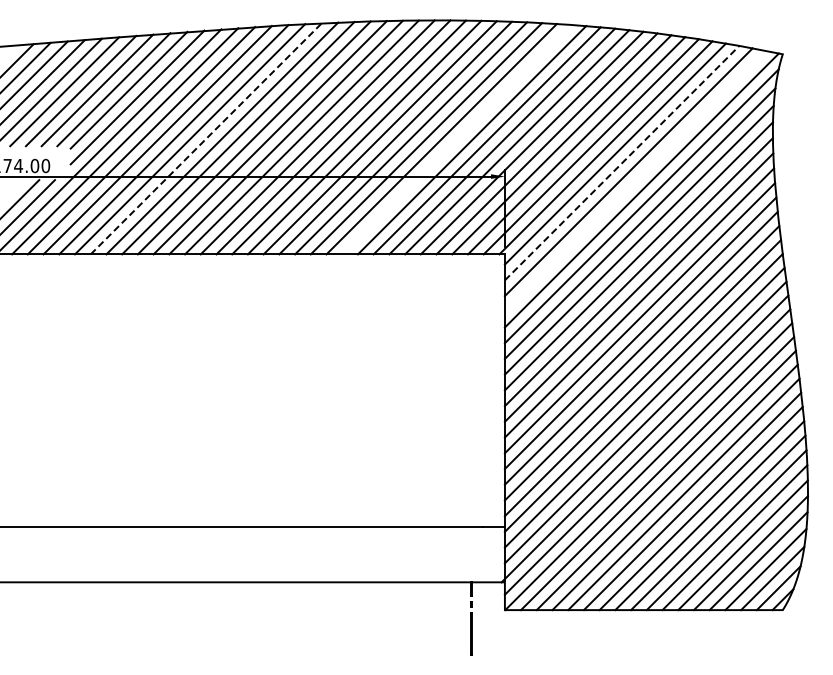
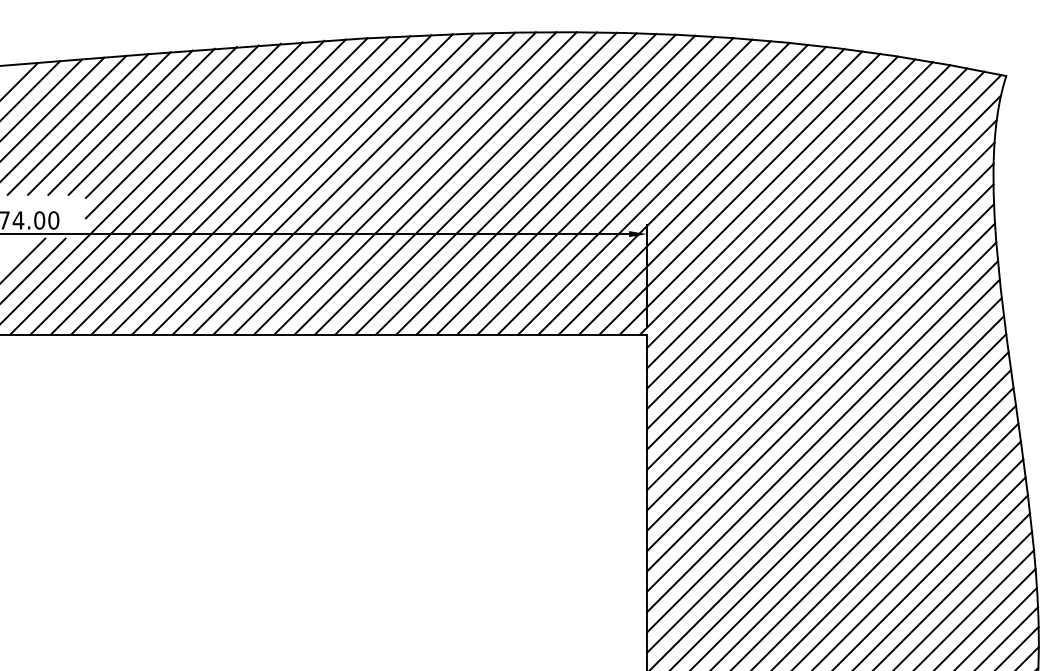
line: (206, 138) -> (261, 184), dashed -> solid
line: (456, 139) -> (584, 186), added
line: (622, 163) -> (799, 217), dashed -> solid
line: (634, 180) -> (814, 239), added

